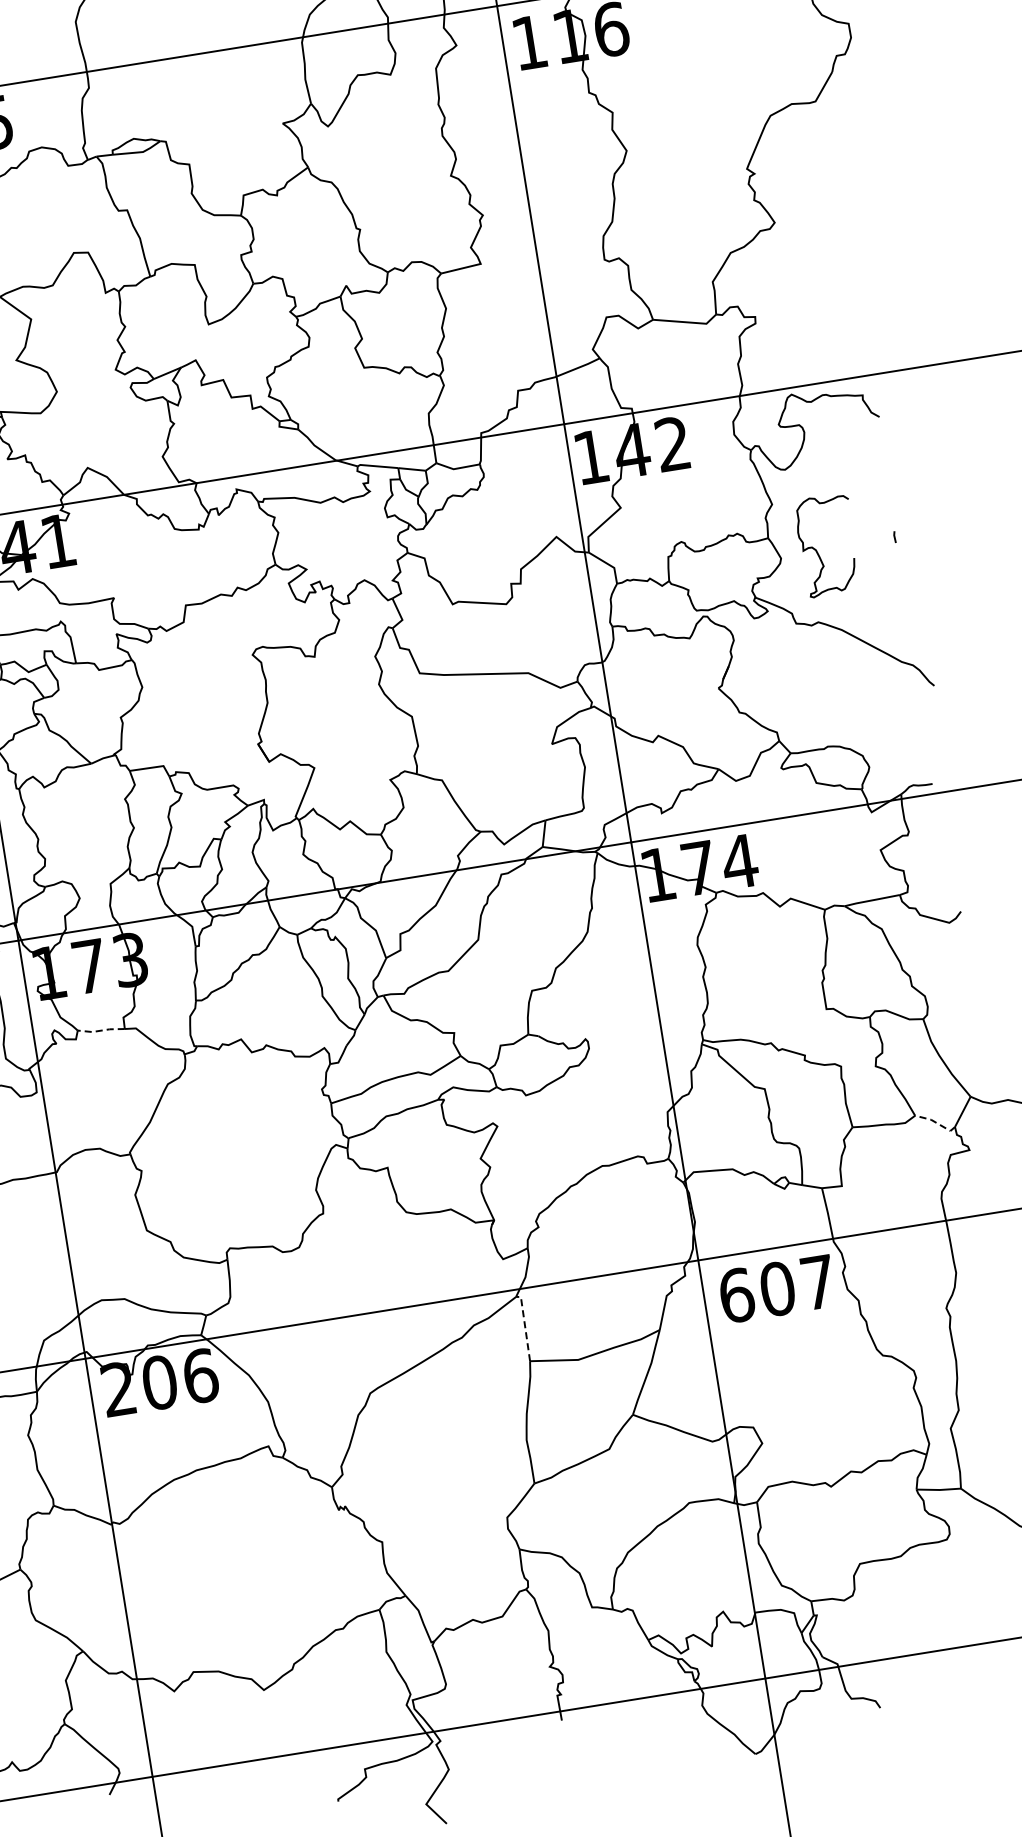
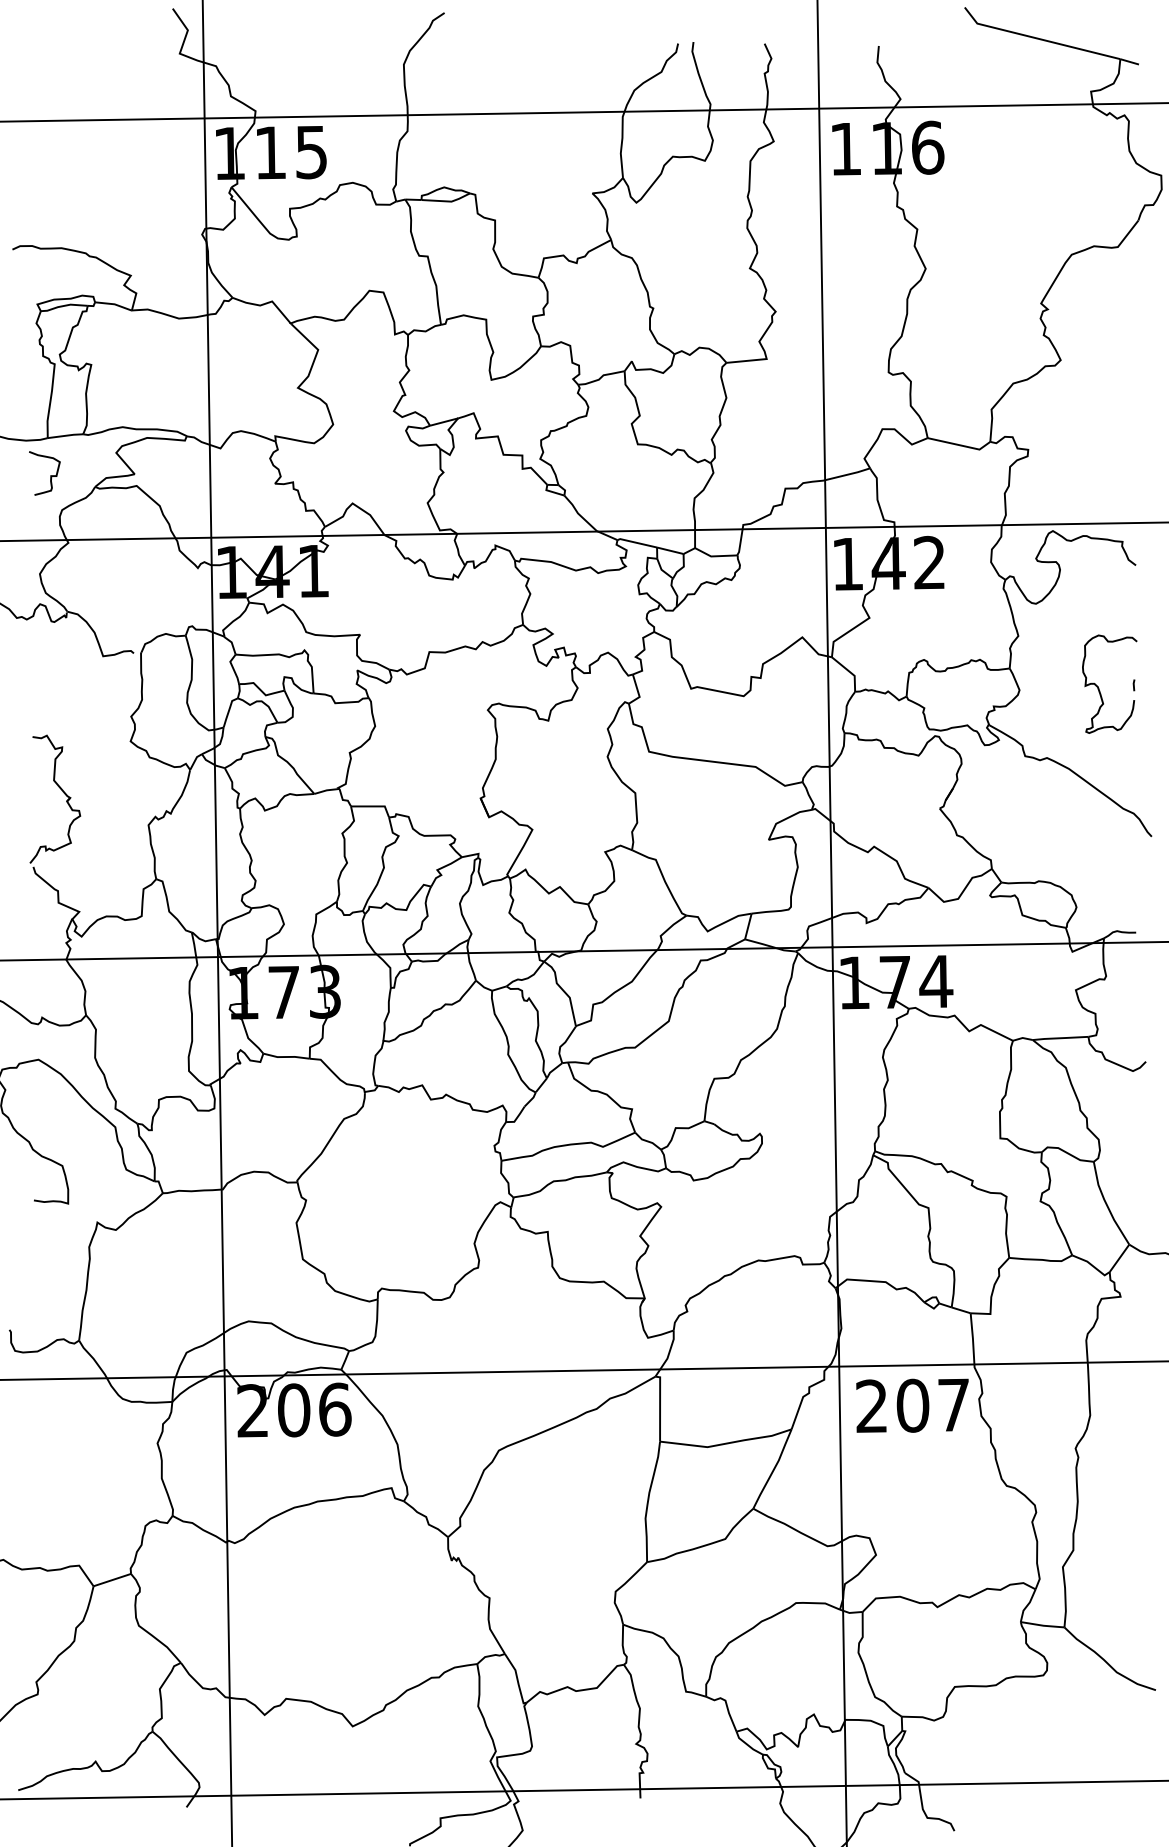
curve: (817, 551) -> (1099, 688), moved
line: (101, 1031) -> (286, 1057), dashed -> solid
line: (935, 1123) -> (1091, 1265), dashed -> solid
text: (737, 1295) -> (872, 1406), 607 -> 207
line: (525, 1326) -> (660, 1406), dashed -> solid

